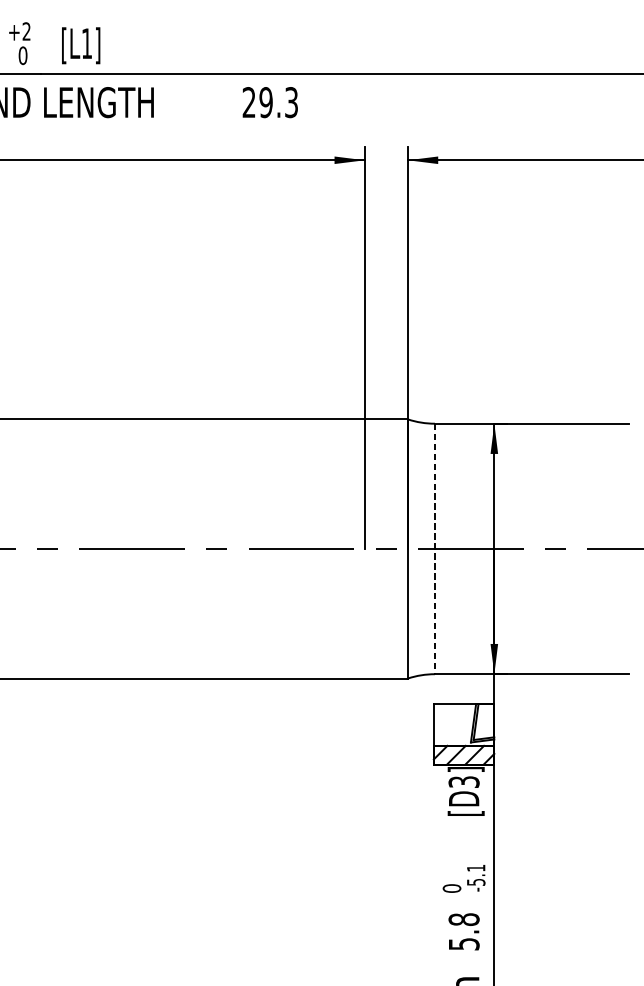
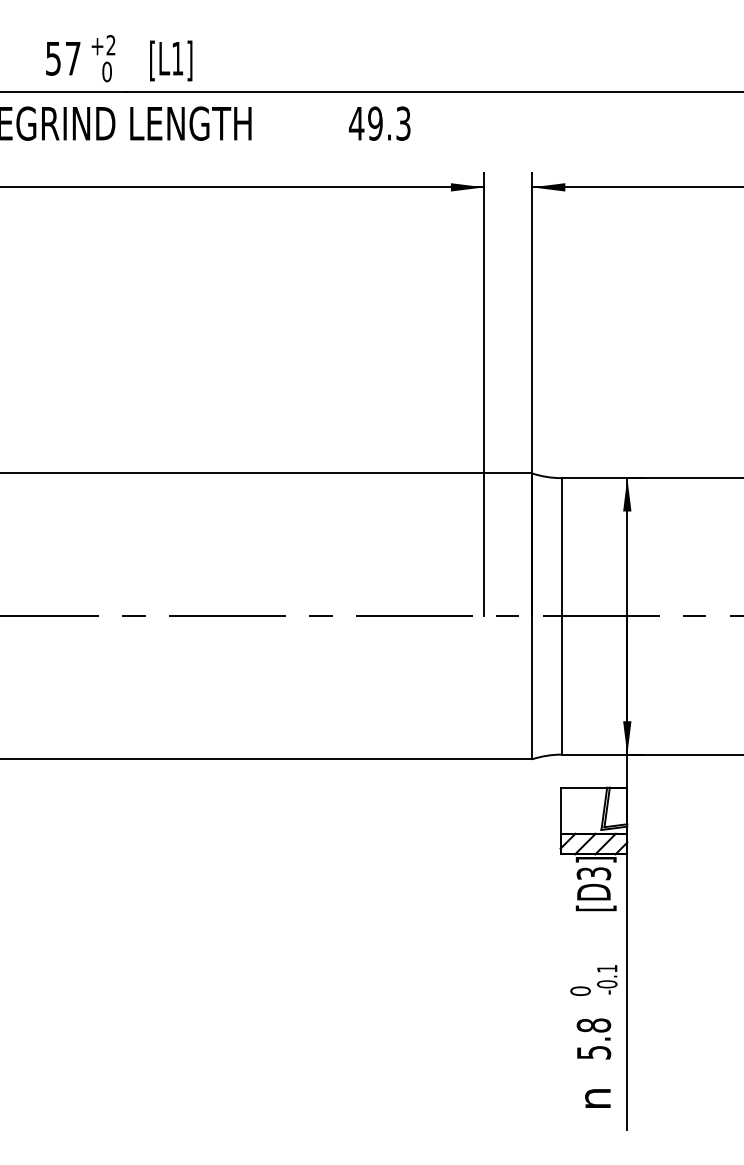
text: (249, 102) -> (356, 123), 29.3 -> 49.3
line: (434, 549) -> (561, 616), dashed -> solid
text: (476, 882) -> (607, 984), -5.1 -> -0.1

